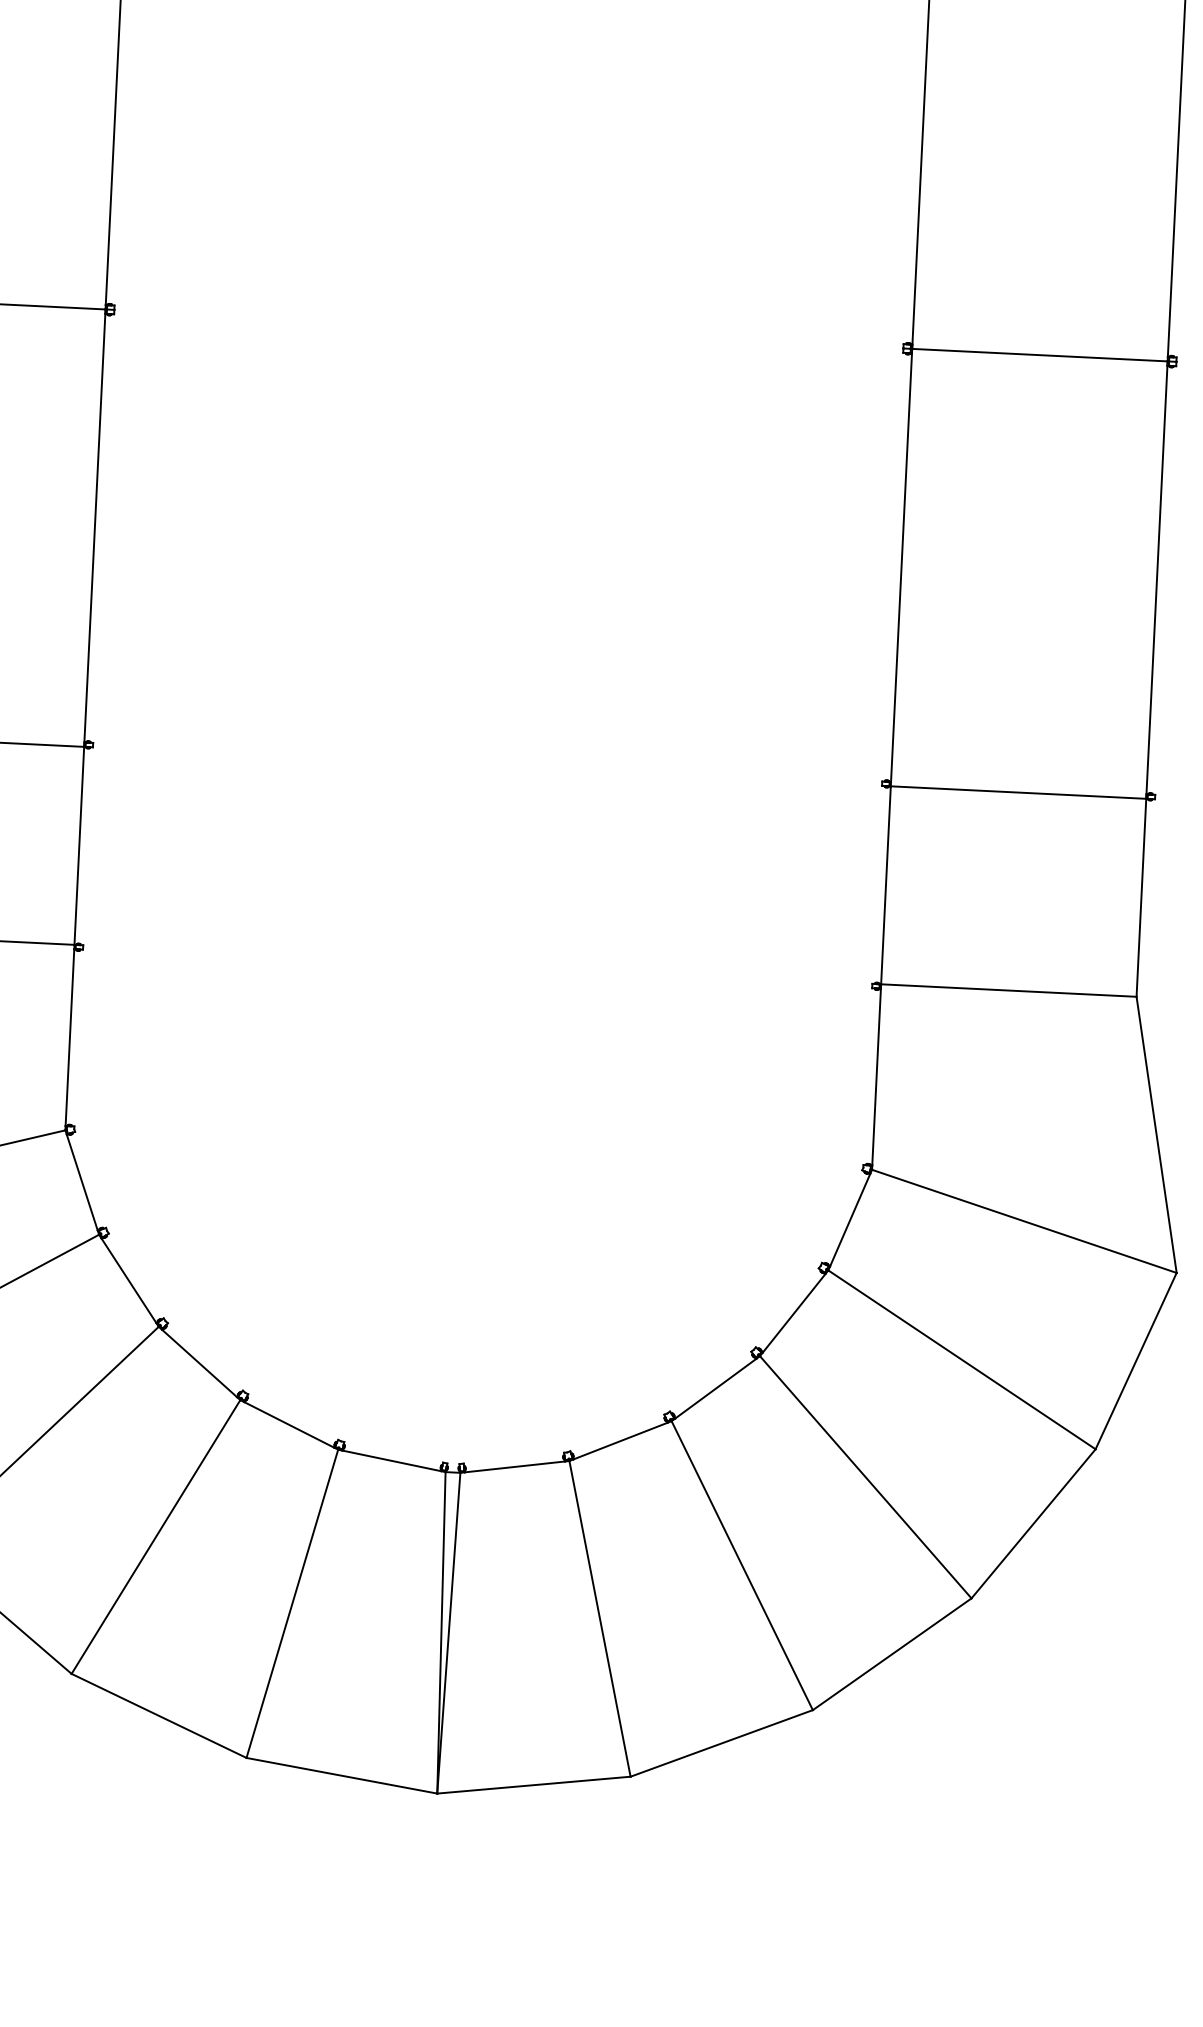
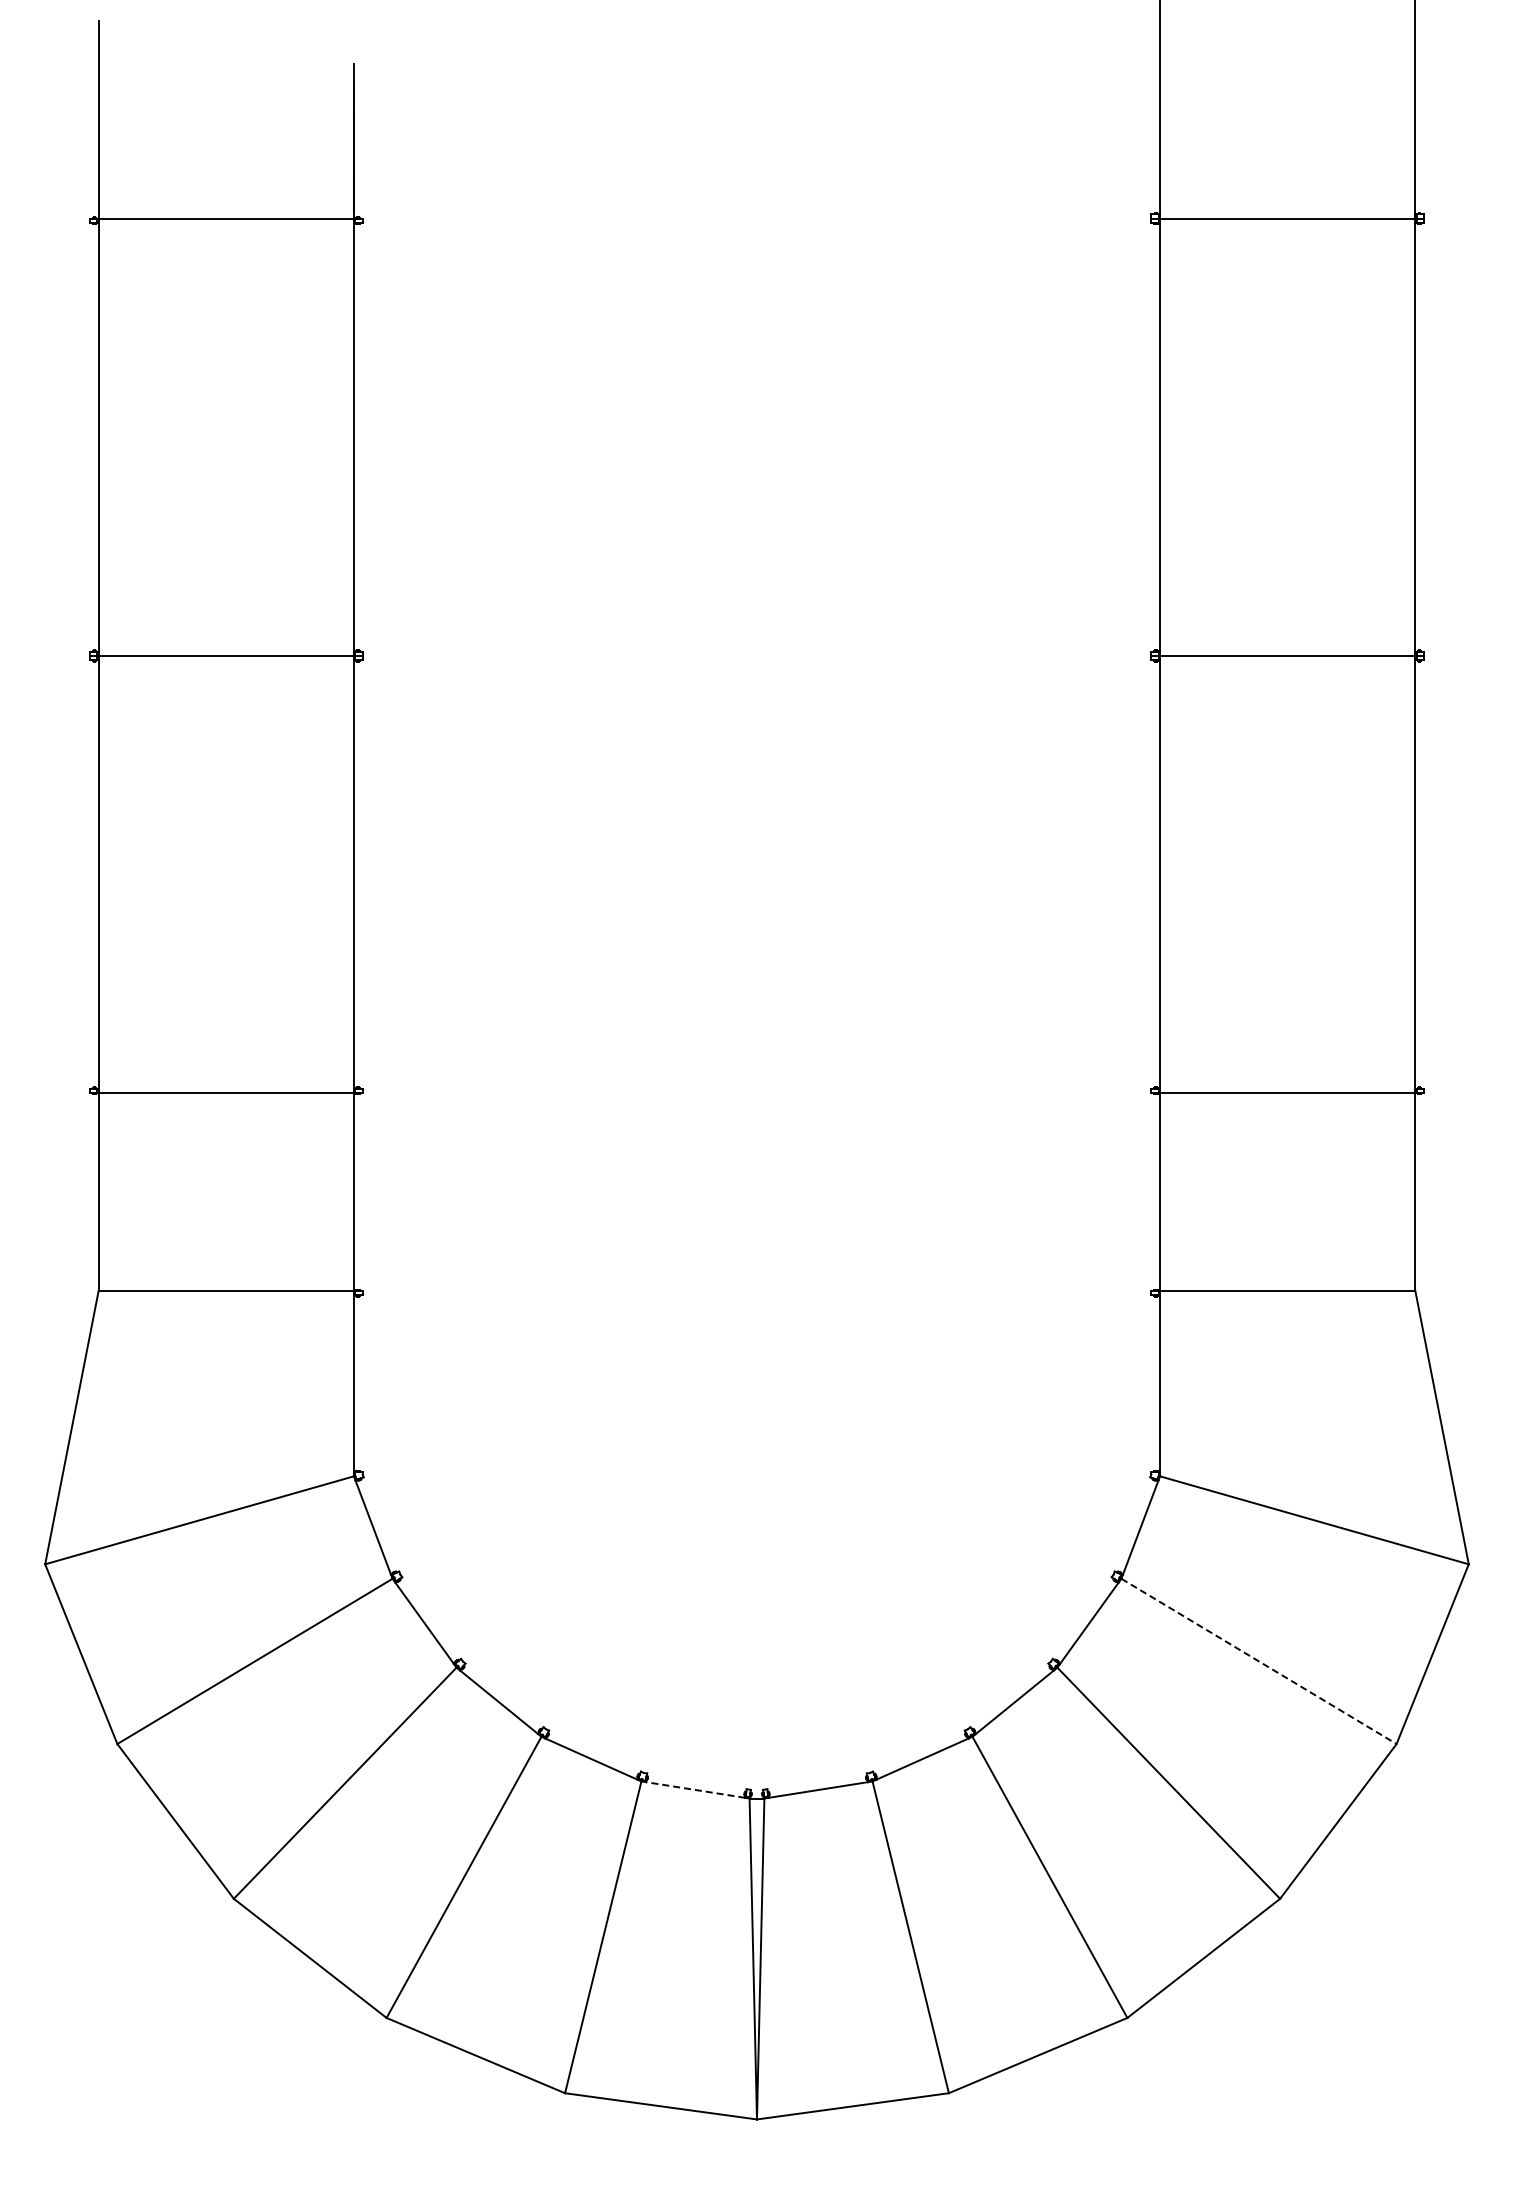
line: (962, 1359) -> (1259, 1661), solid -> dashed
line: (391, 1460) -> (695, 1789), solid -> dashed

